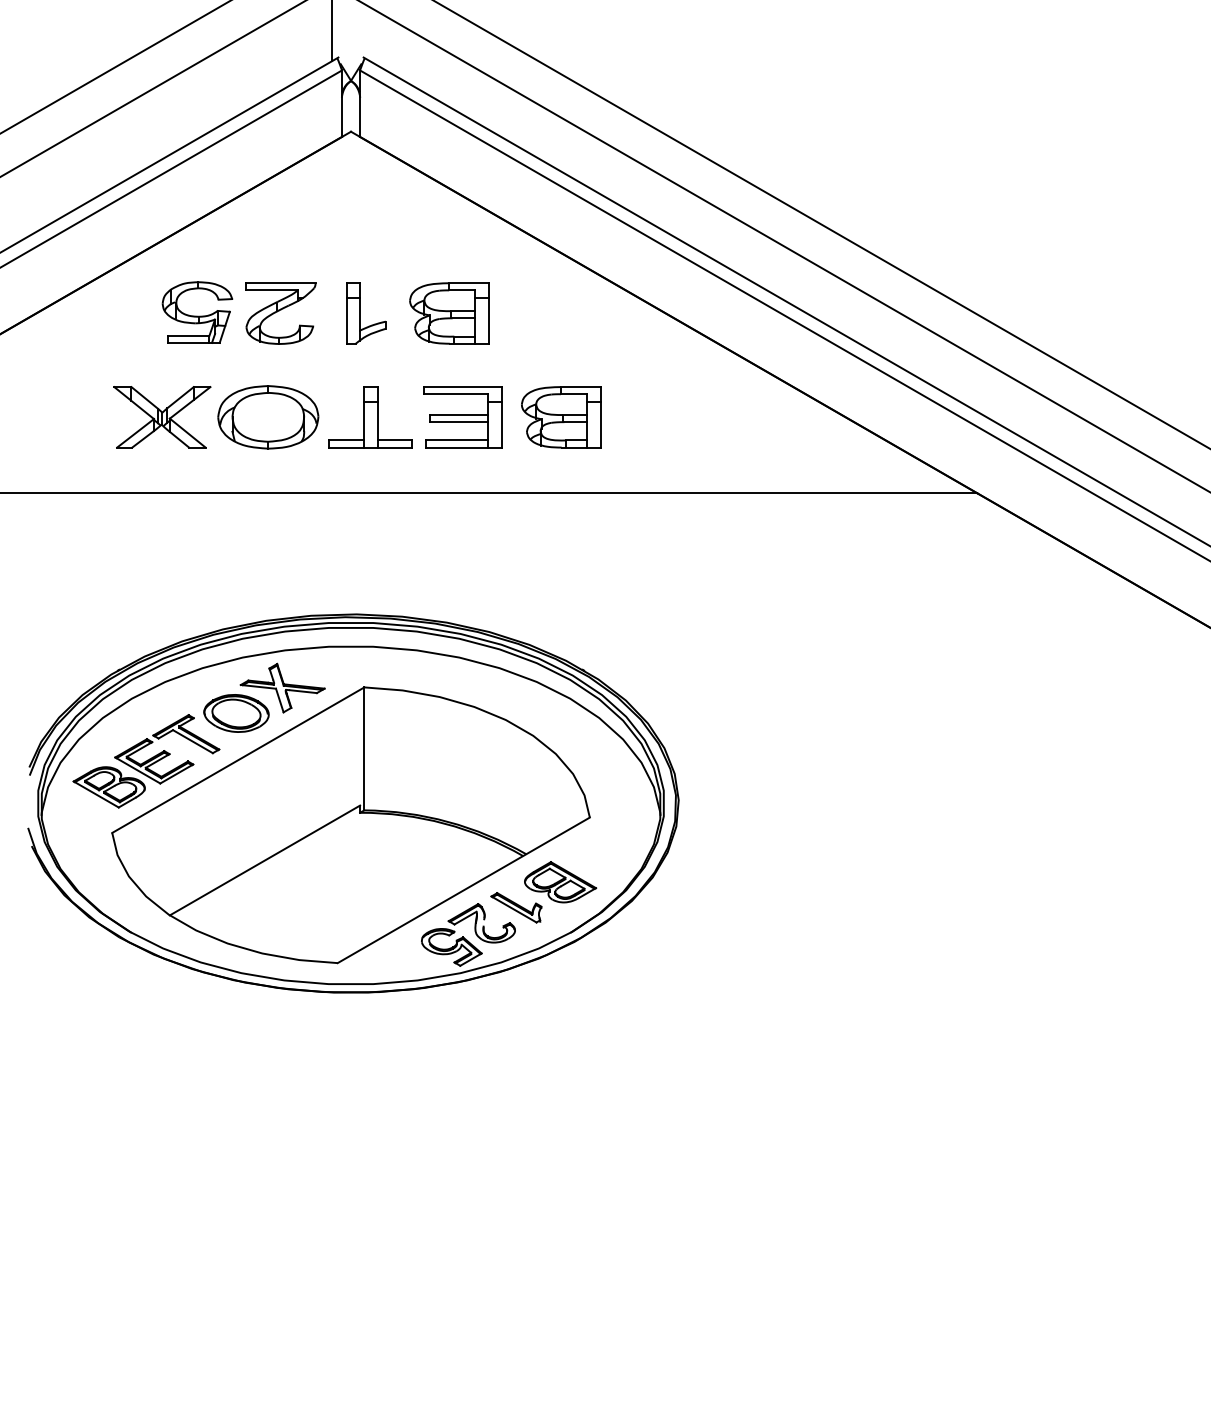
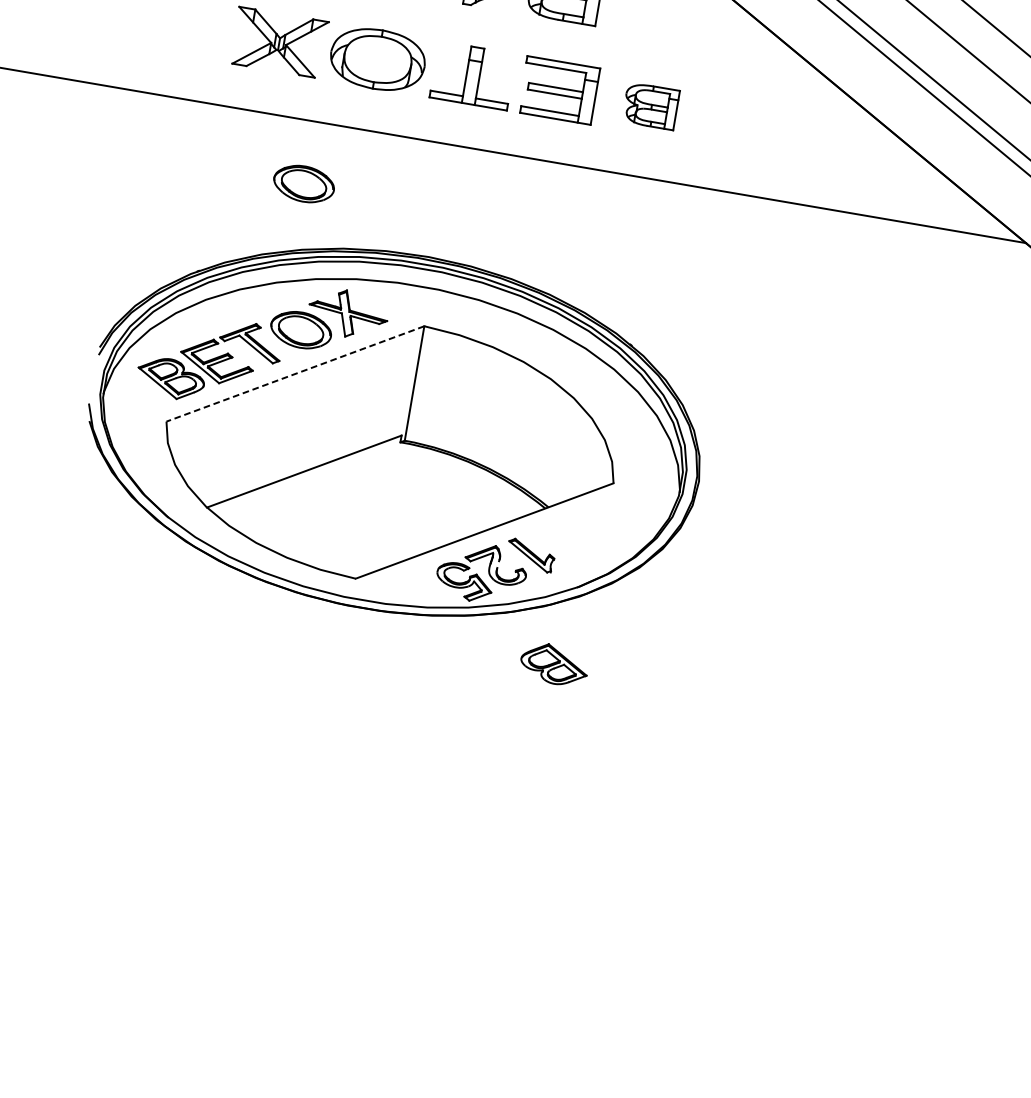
part: (561, 417) -> (650, 106), size x0.7
part: (213, 560) -> (304, 184), added
line: (238, 760) -> (295, 374), solid -> dashed
part: (560, 882) -> (554, 664), moved

